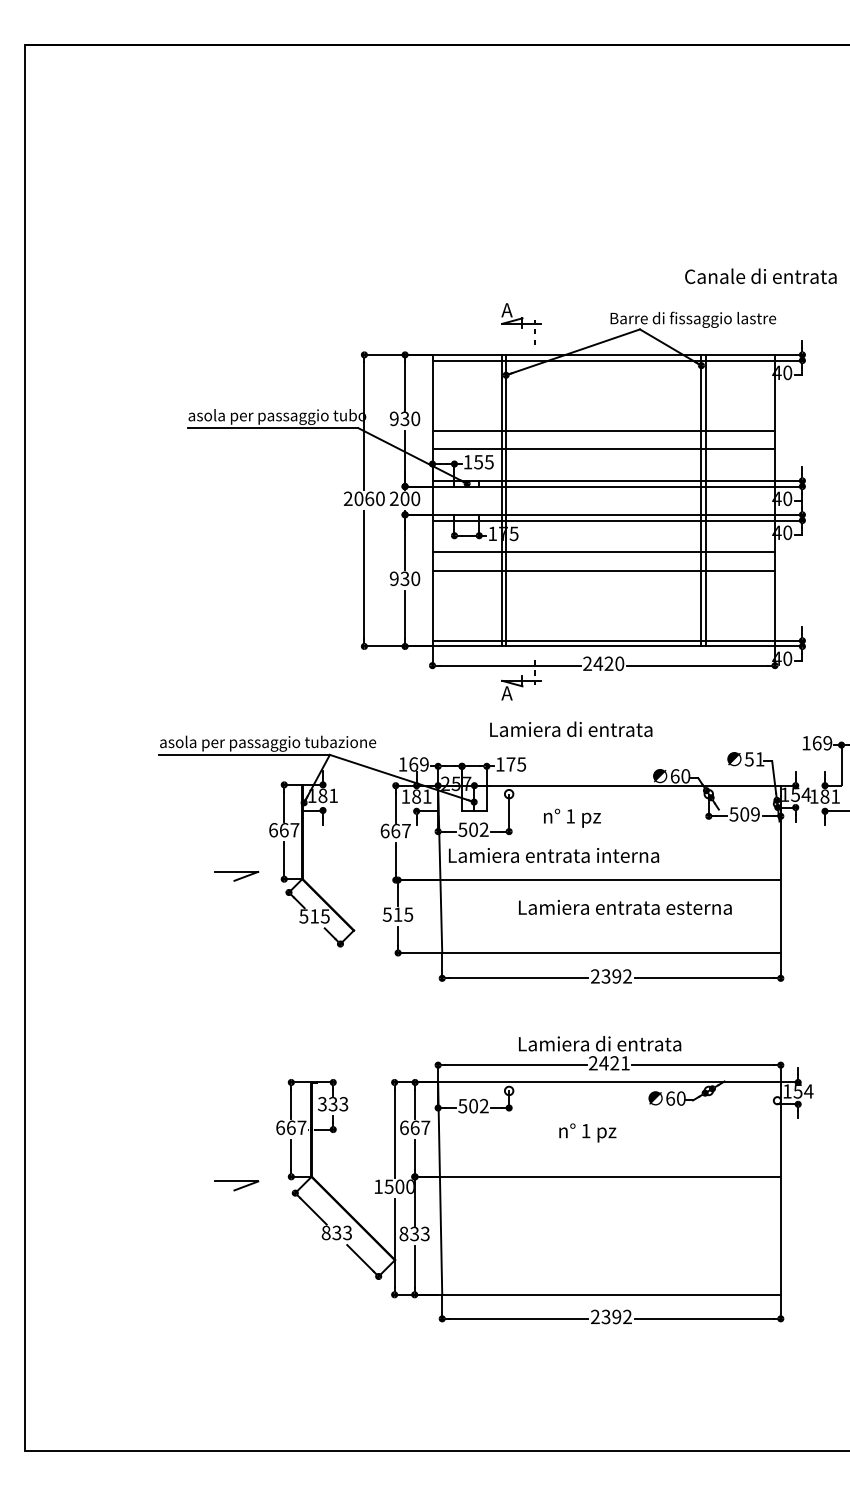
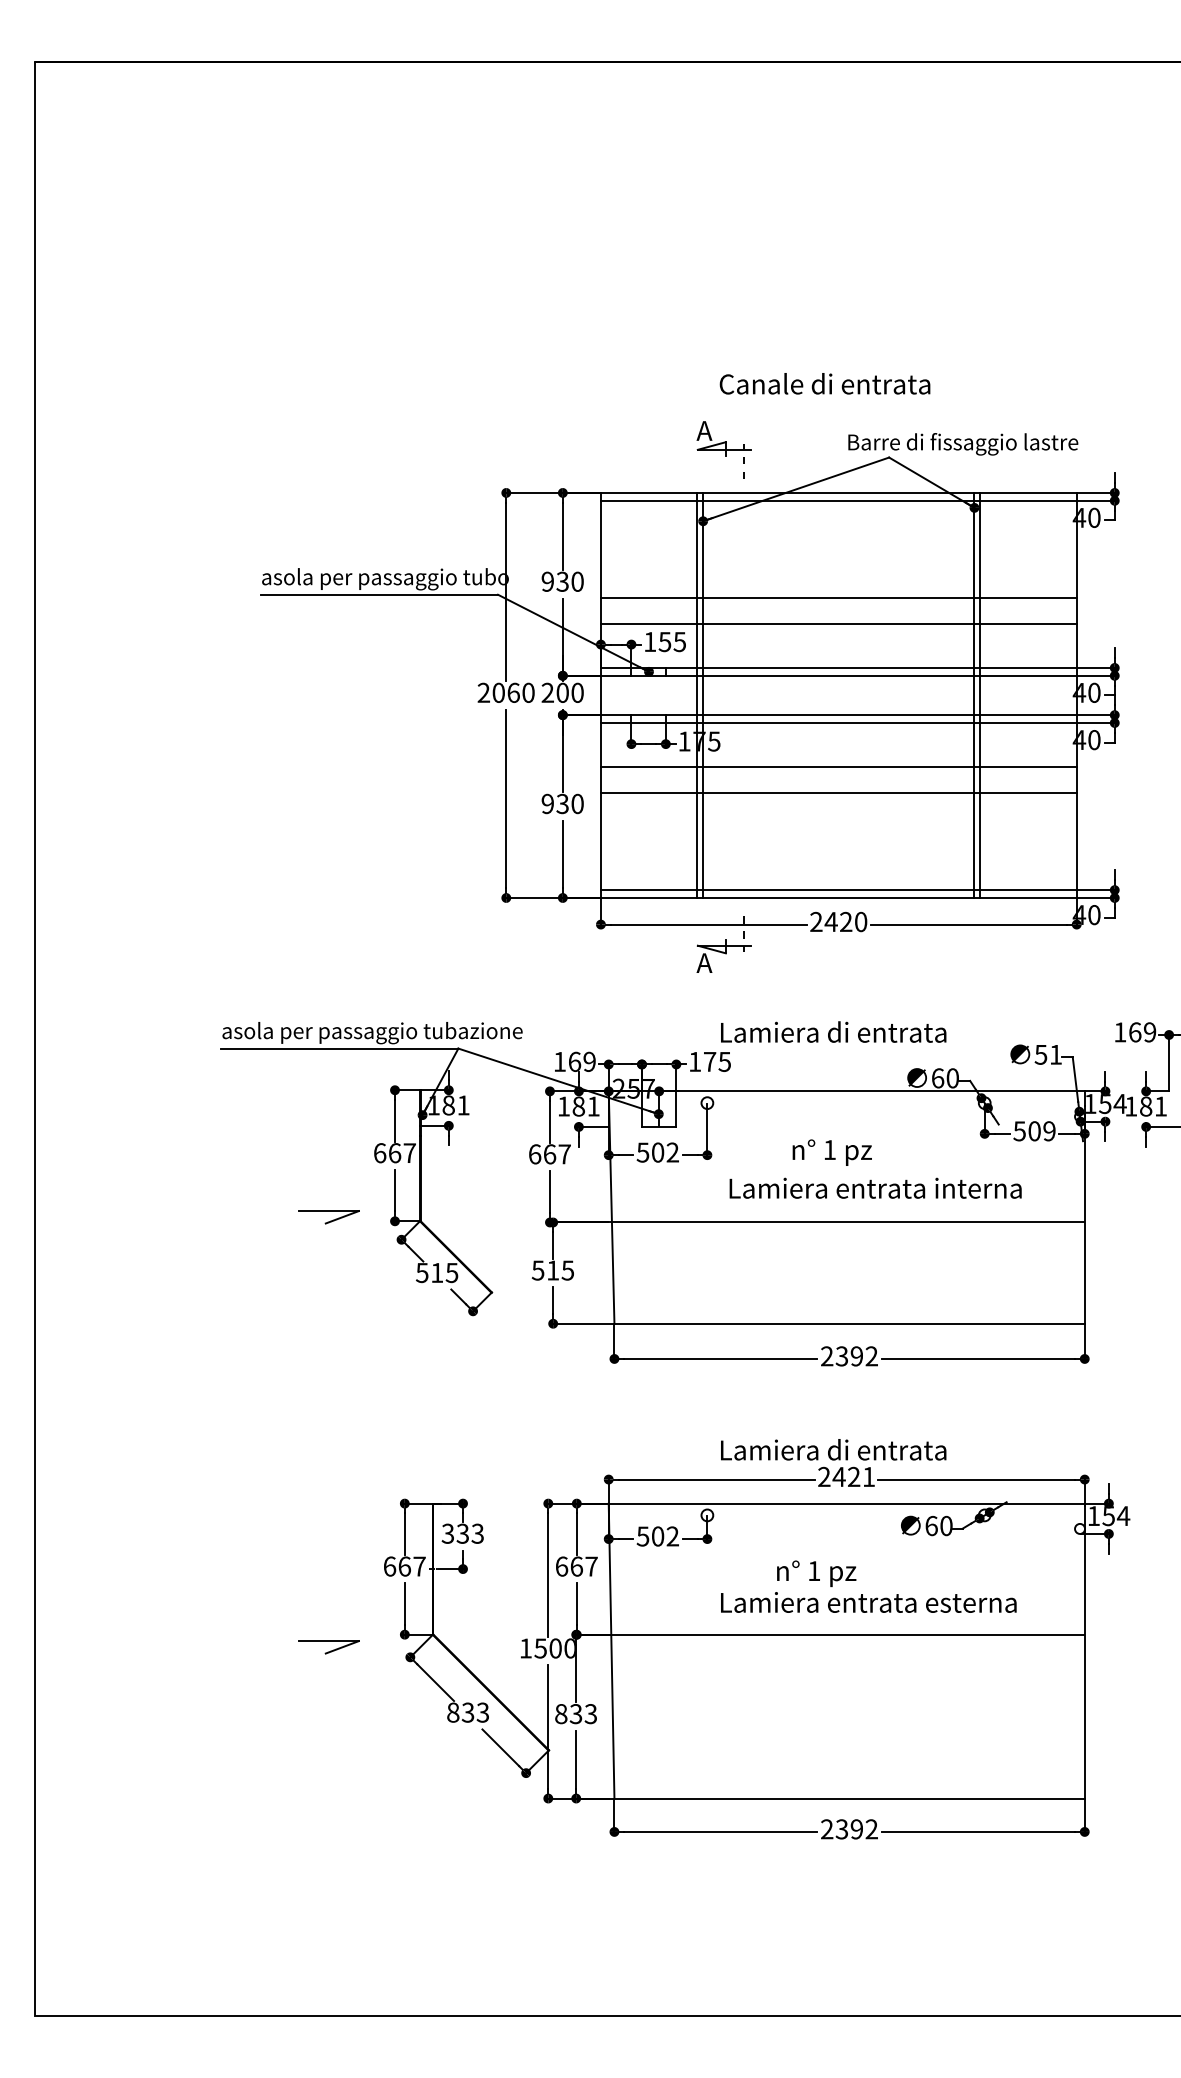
text: (760, 276) -> (824, 383), moved
text: (571, 728) -> (833, 1031), moved
text: (571, 818) -> (831, 1152), moved
text: (553, 854) -> (875, 1187), moved
text: (625, 907) -> (868, 1602), moved

